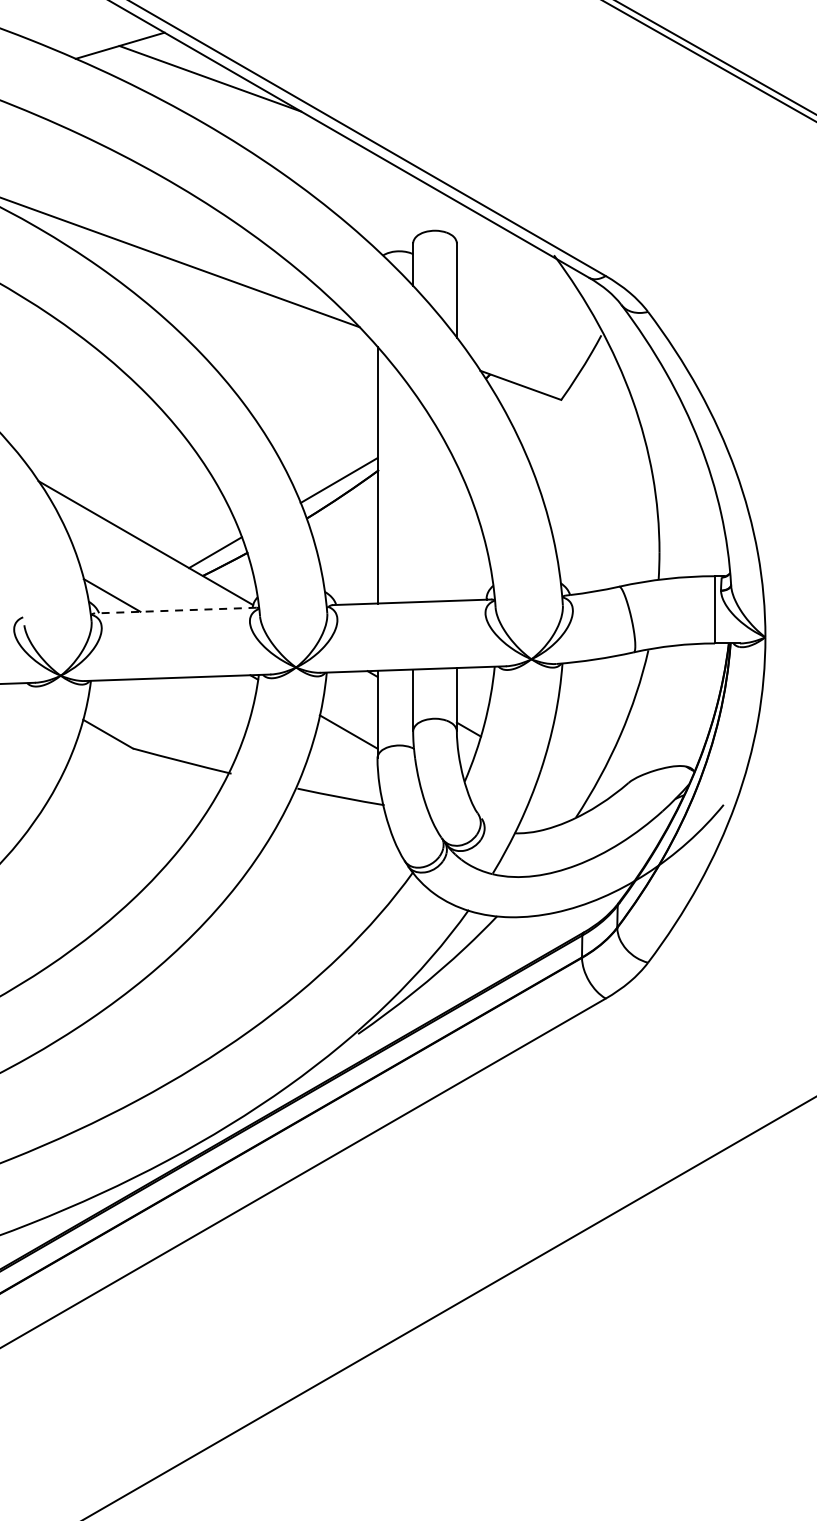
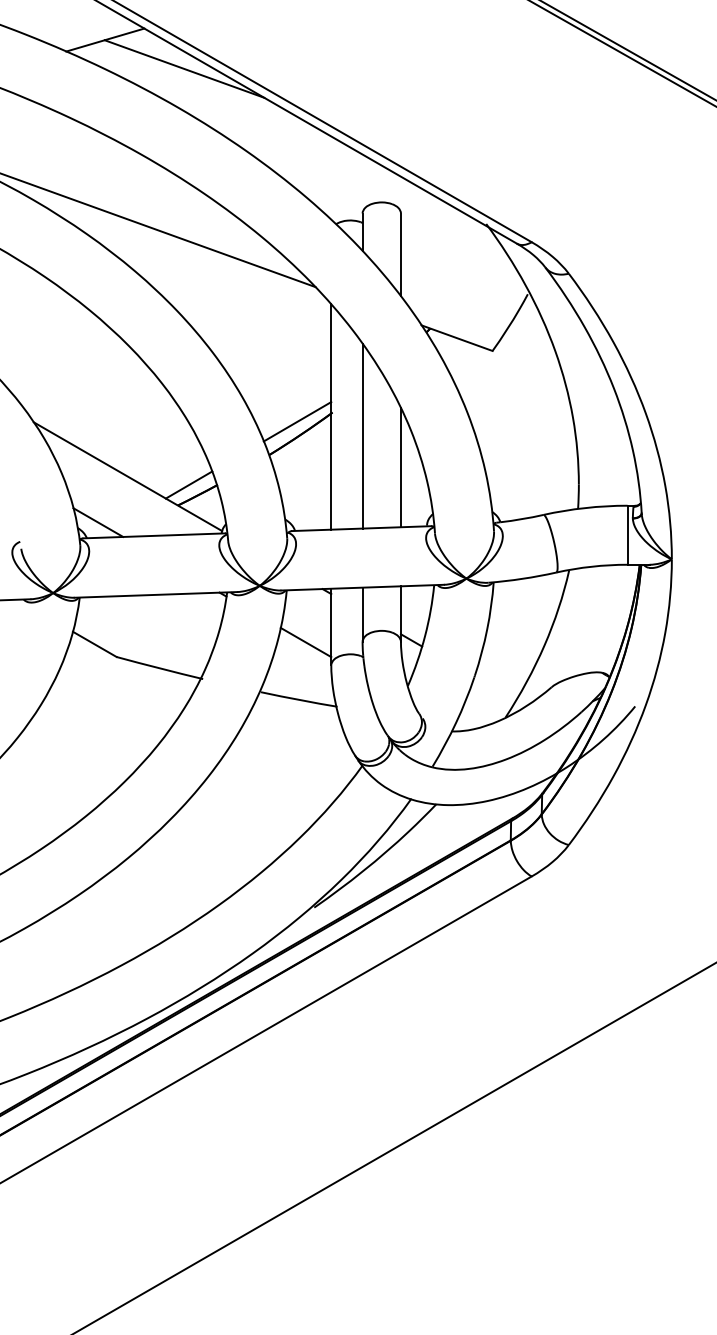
line: (413, 496) -> (362, 435), added
line: (456, 532) -> (400, 467), added
line: (176, 610) -> (154, 535), dashed -> solid

